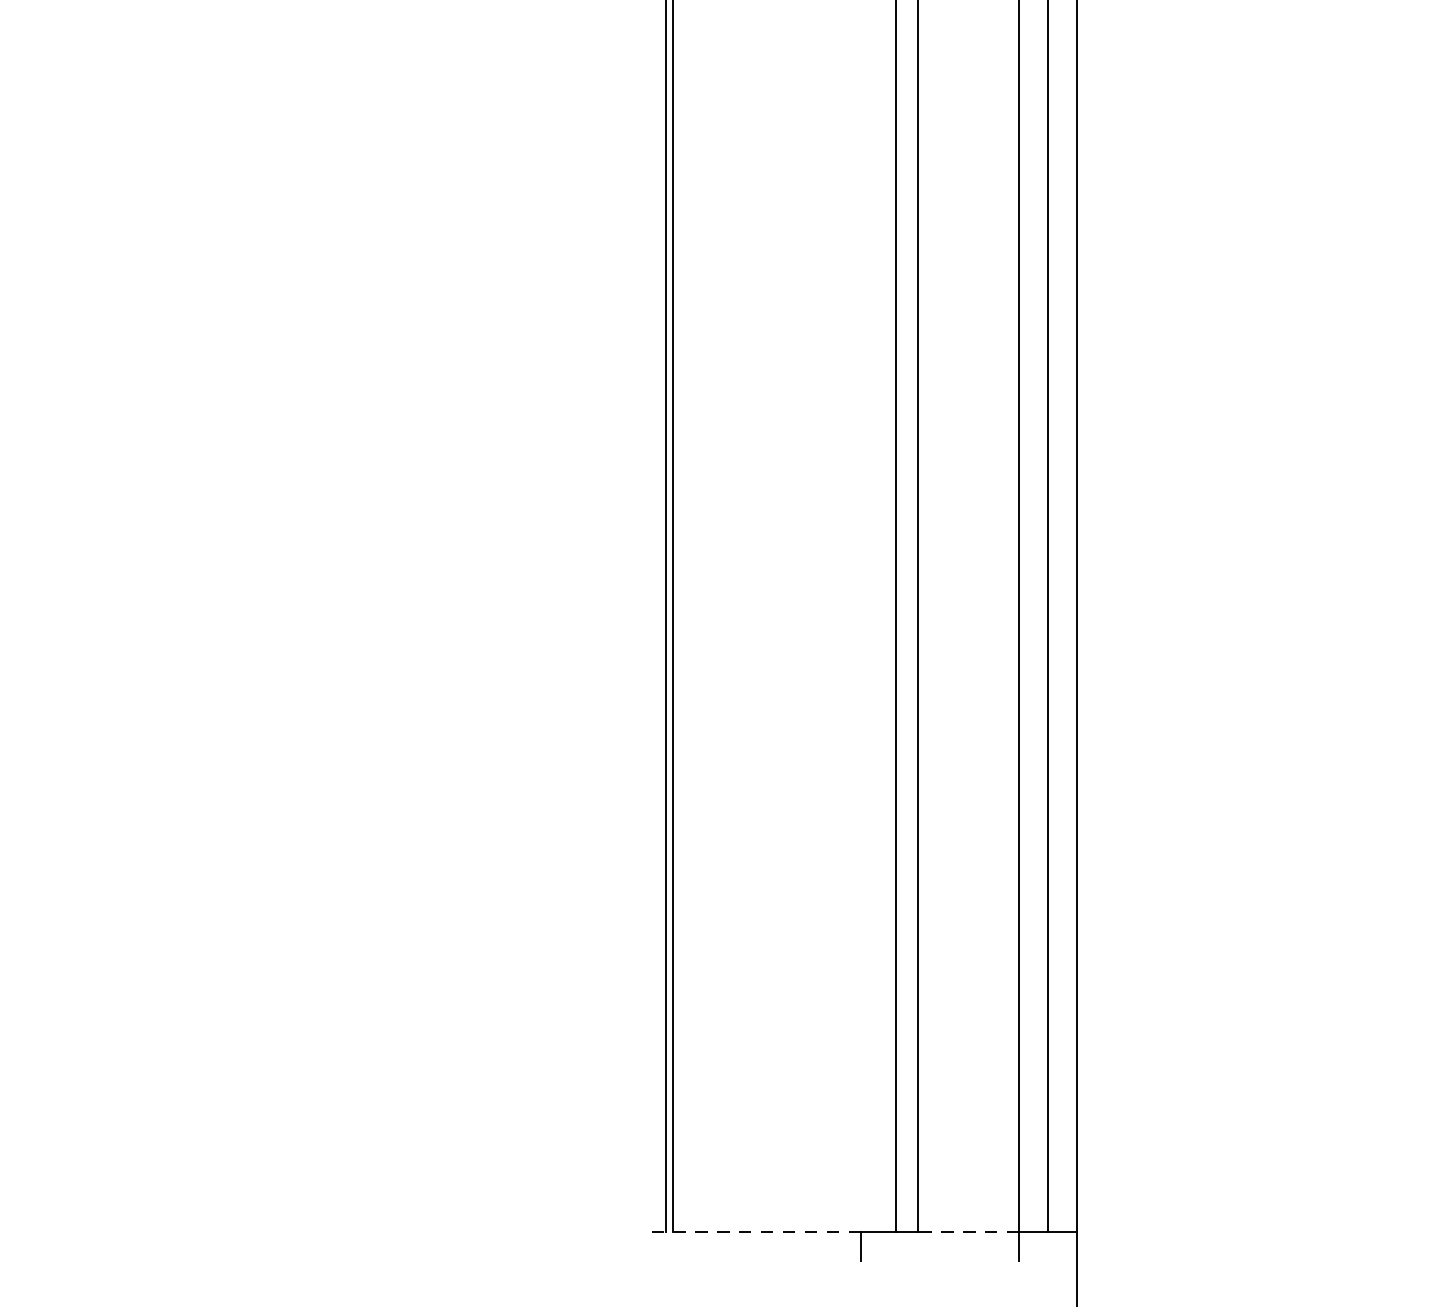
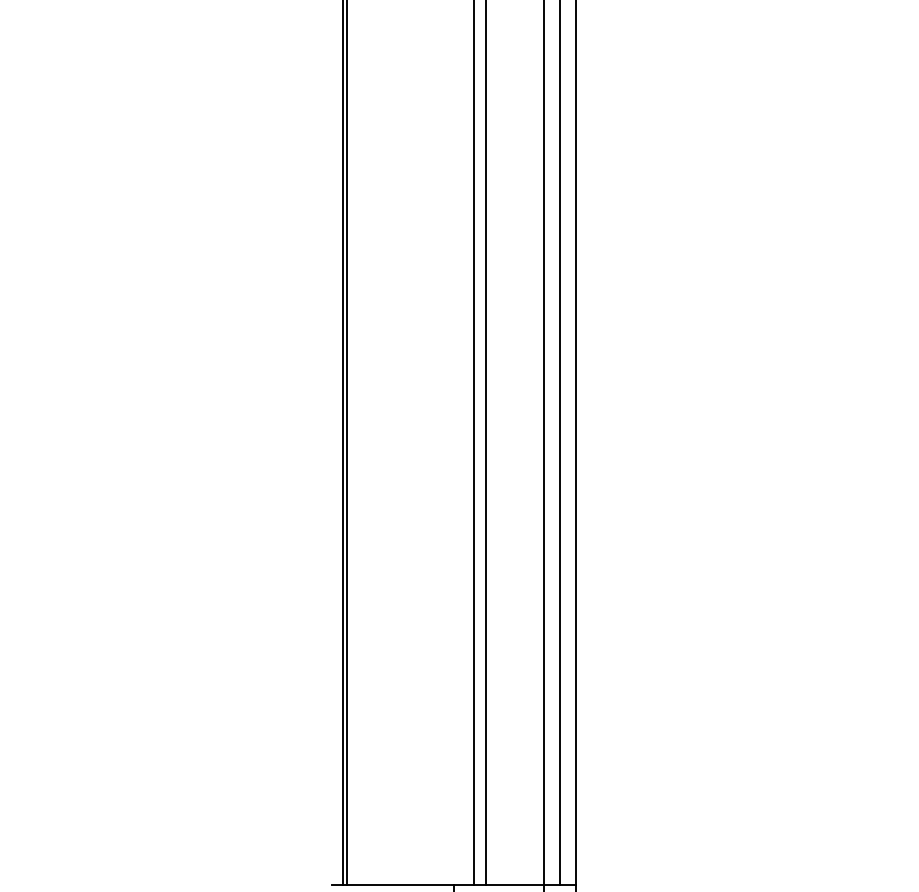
line: (753, 1231) -> (392, 884), dashed -> solid
line: (968, 1231) -> (514, 884), dashed -> solid

